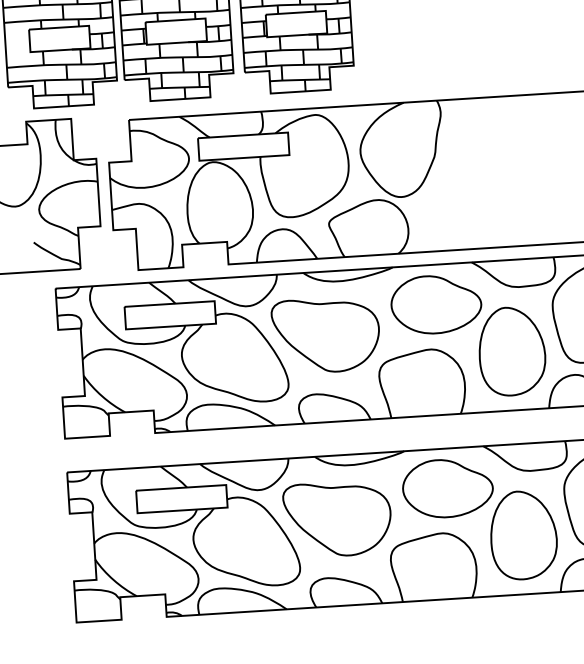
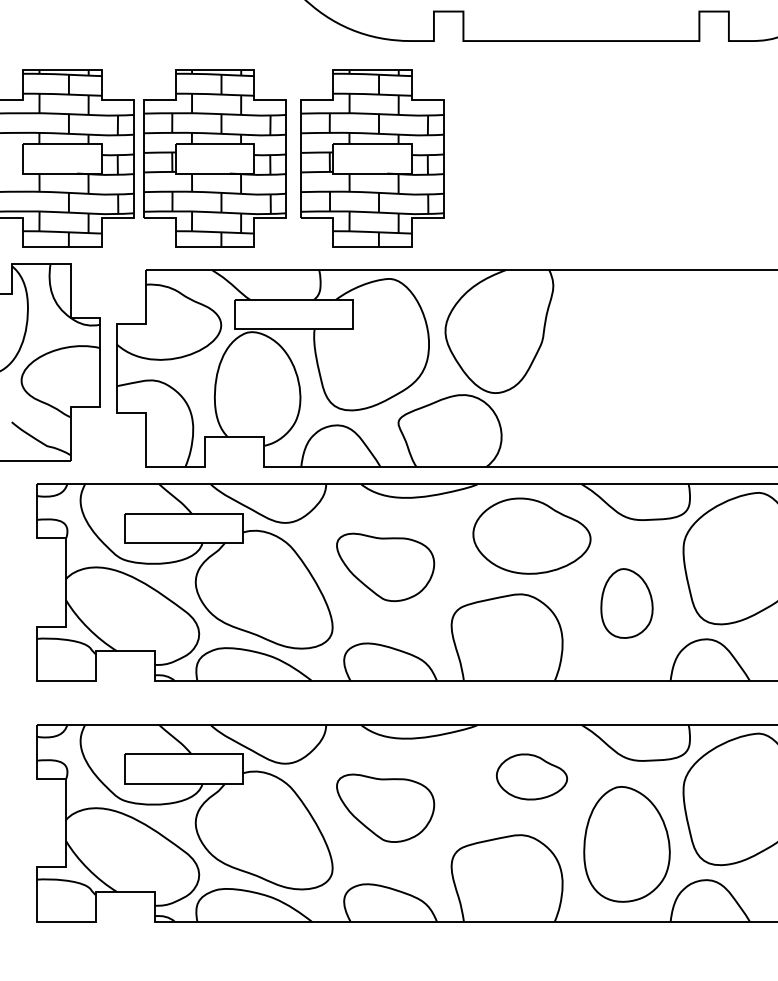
part: (326, 335) -> (385, 567), size x0.7
part: (511, 351) -> (626, 603), size x0.6
part: (447, 488) -> (531, 776), size x0.6
part: (337, 519) -> (385, 808), size x0.7

